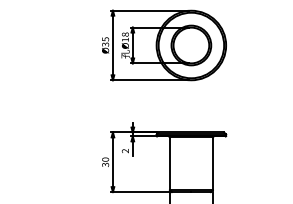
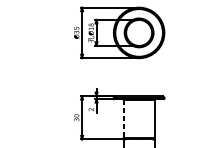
line: (169, 164) -> (123, 119), solid -> dashed

